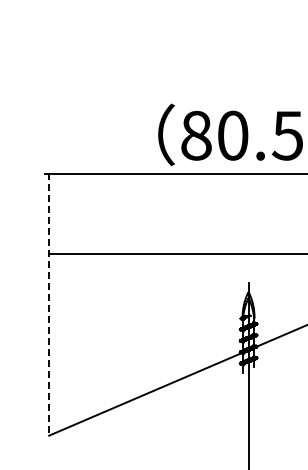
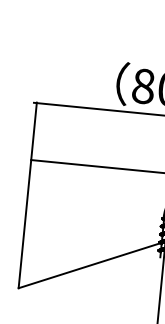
line: (49, 304) -> (28, 195), dashed -> solid

